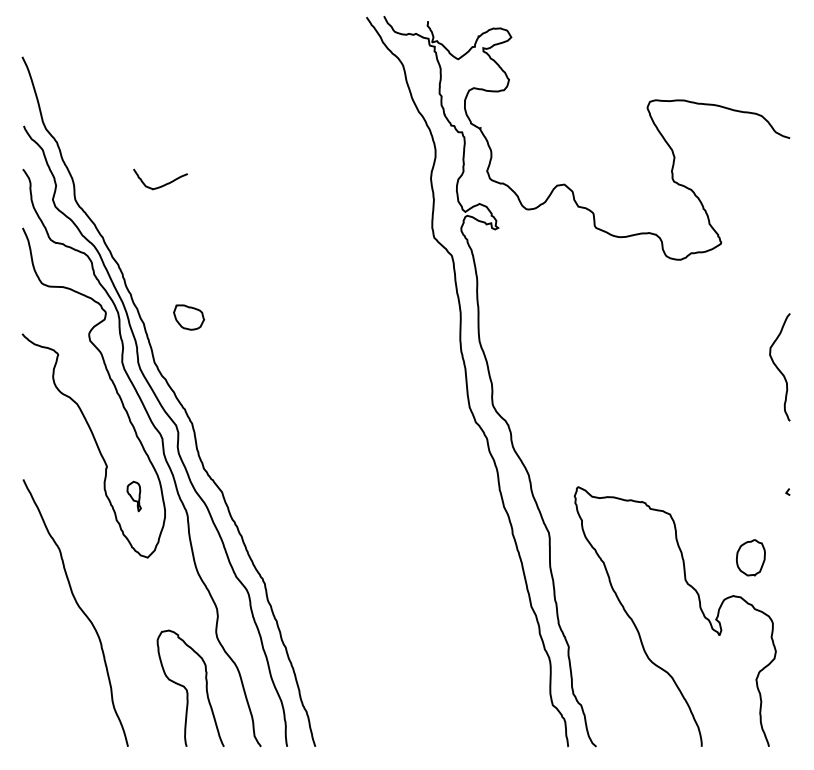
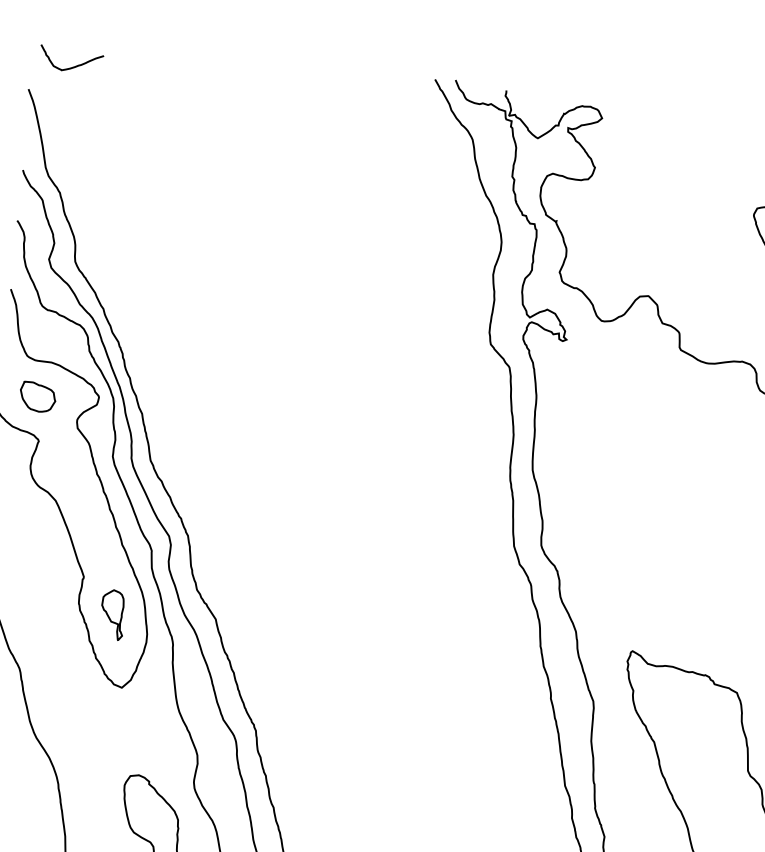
curve: (163, 184) -> (74, 65), moved
part: (188, 317) -> (37, 397), moved
part: (133, 496) -> (111, 614), size x1.43

